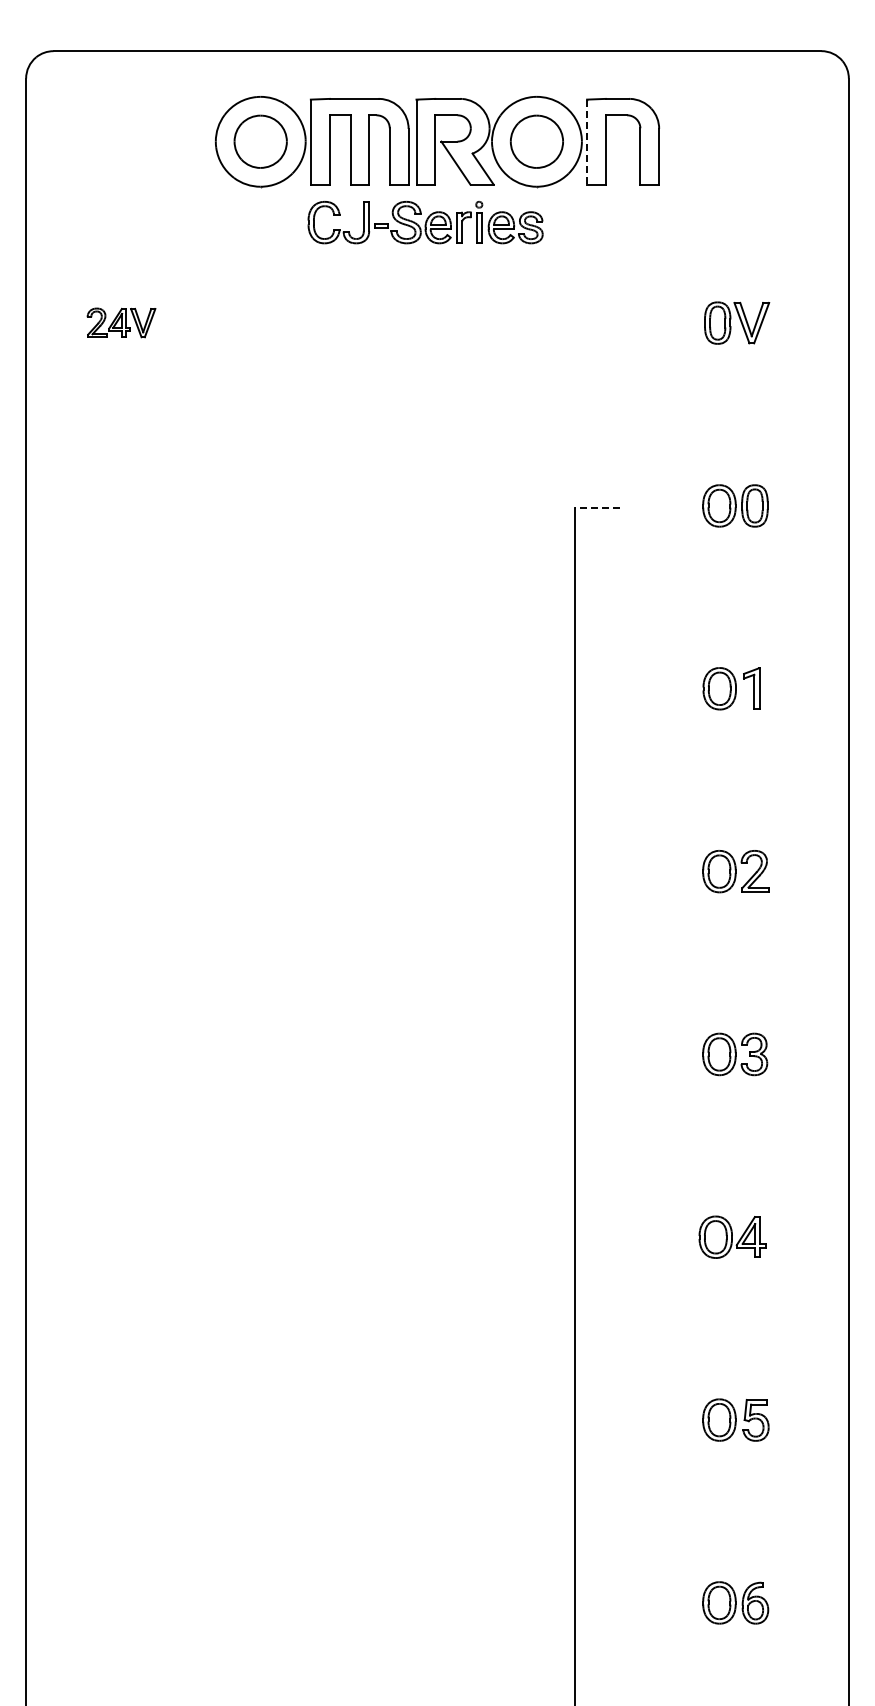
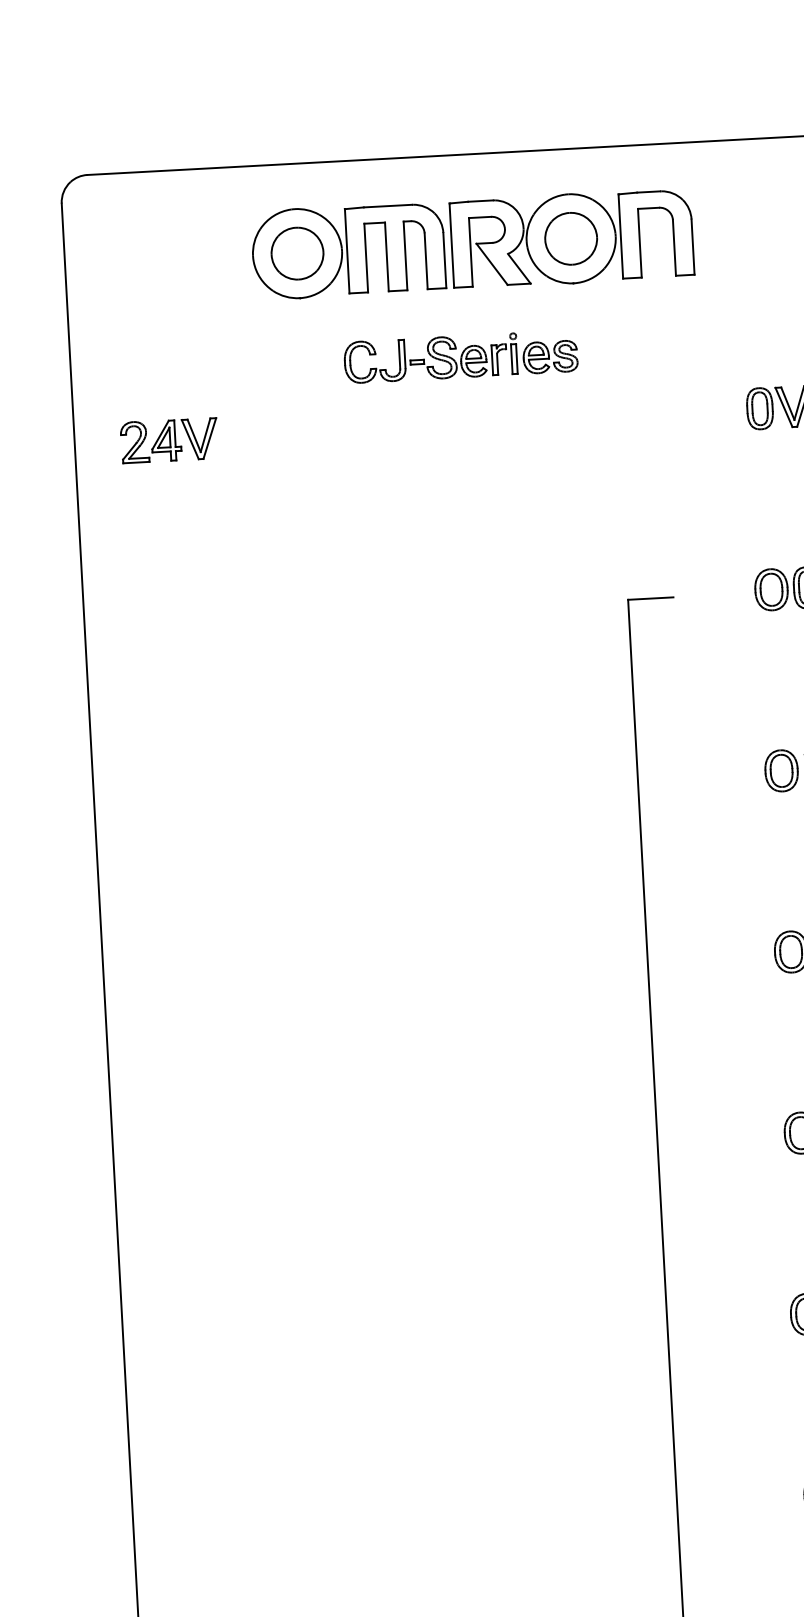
line: (587, 142) -> (621, 236), dashed -> solid
part: (425, 222) -> (460, 356), moved
part: (121, 322) -> (169, 440), size x1.43
line: (597, 508) -> (650, 598), dashed -> solid

